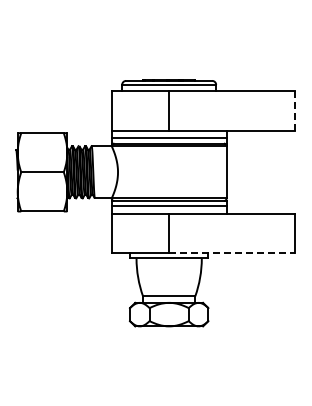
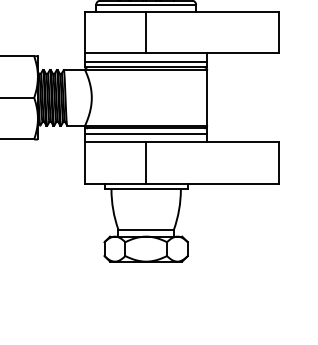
line: (294, 110) -> (279, 32), dashed -> solid
line: (231, 253) -> (212, 184), dashed -> solid

